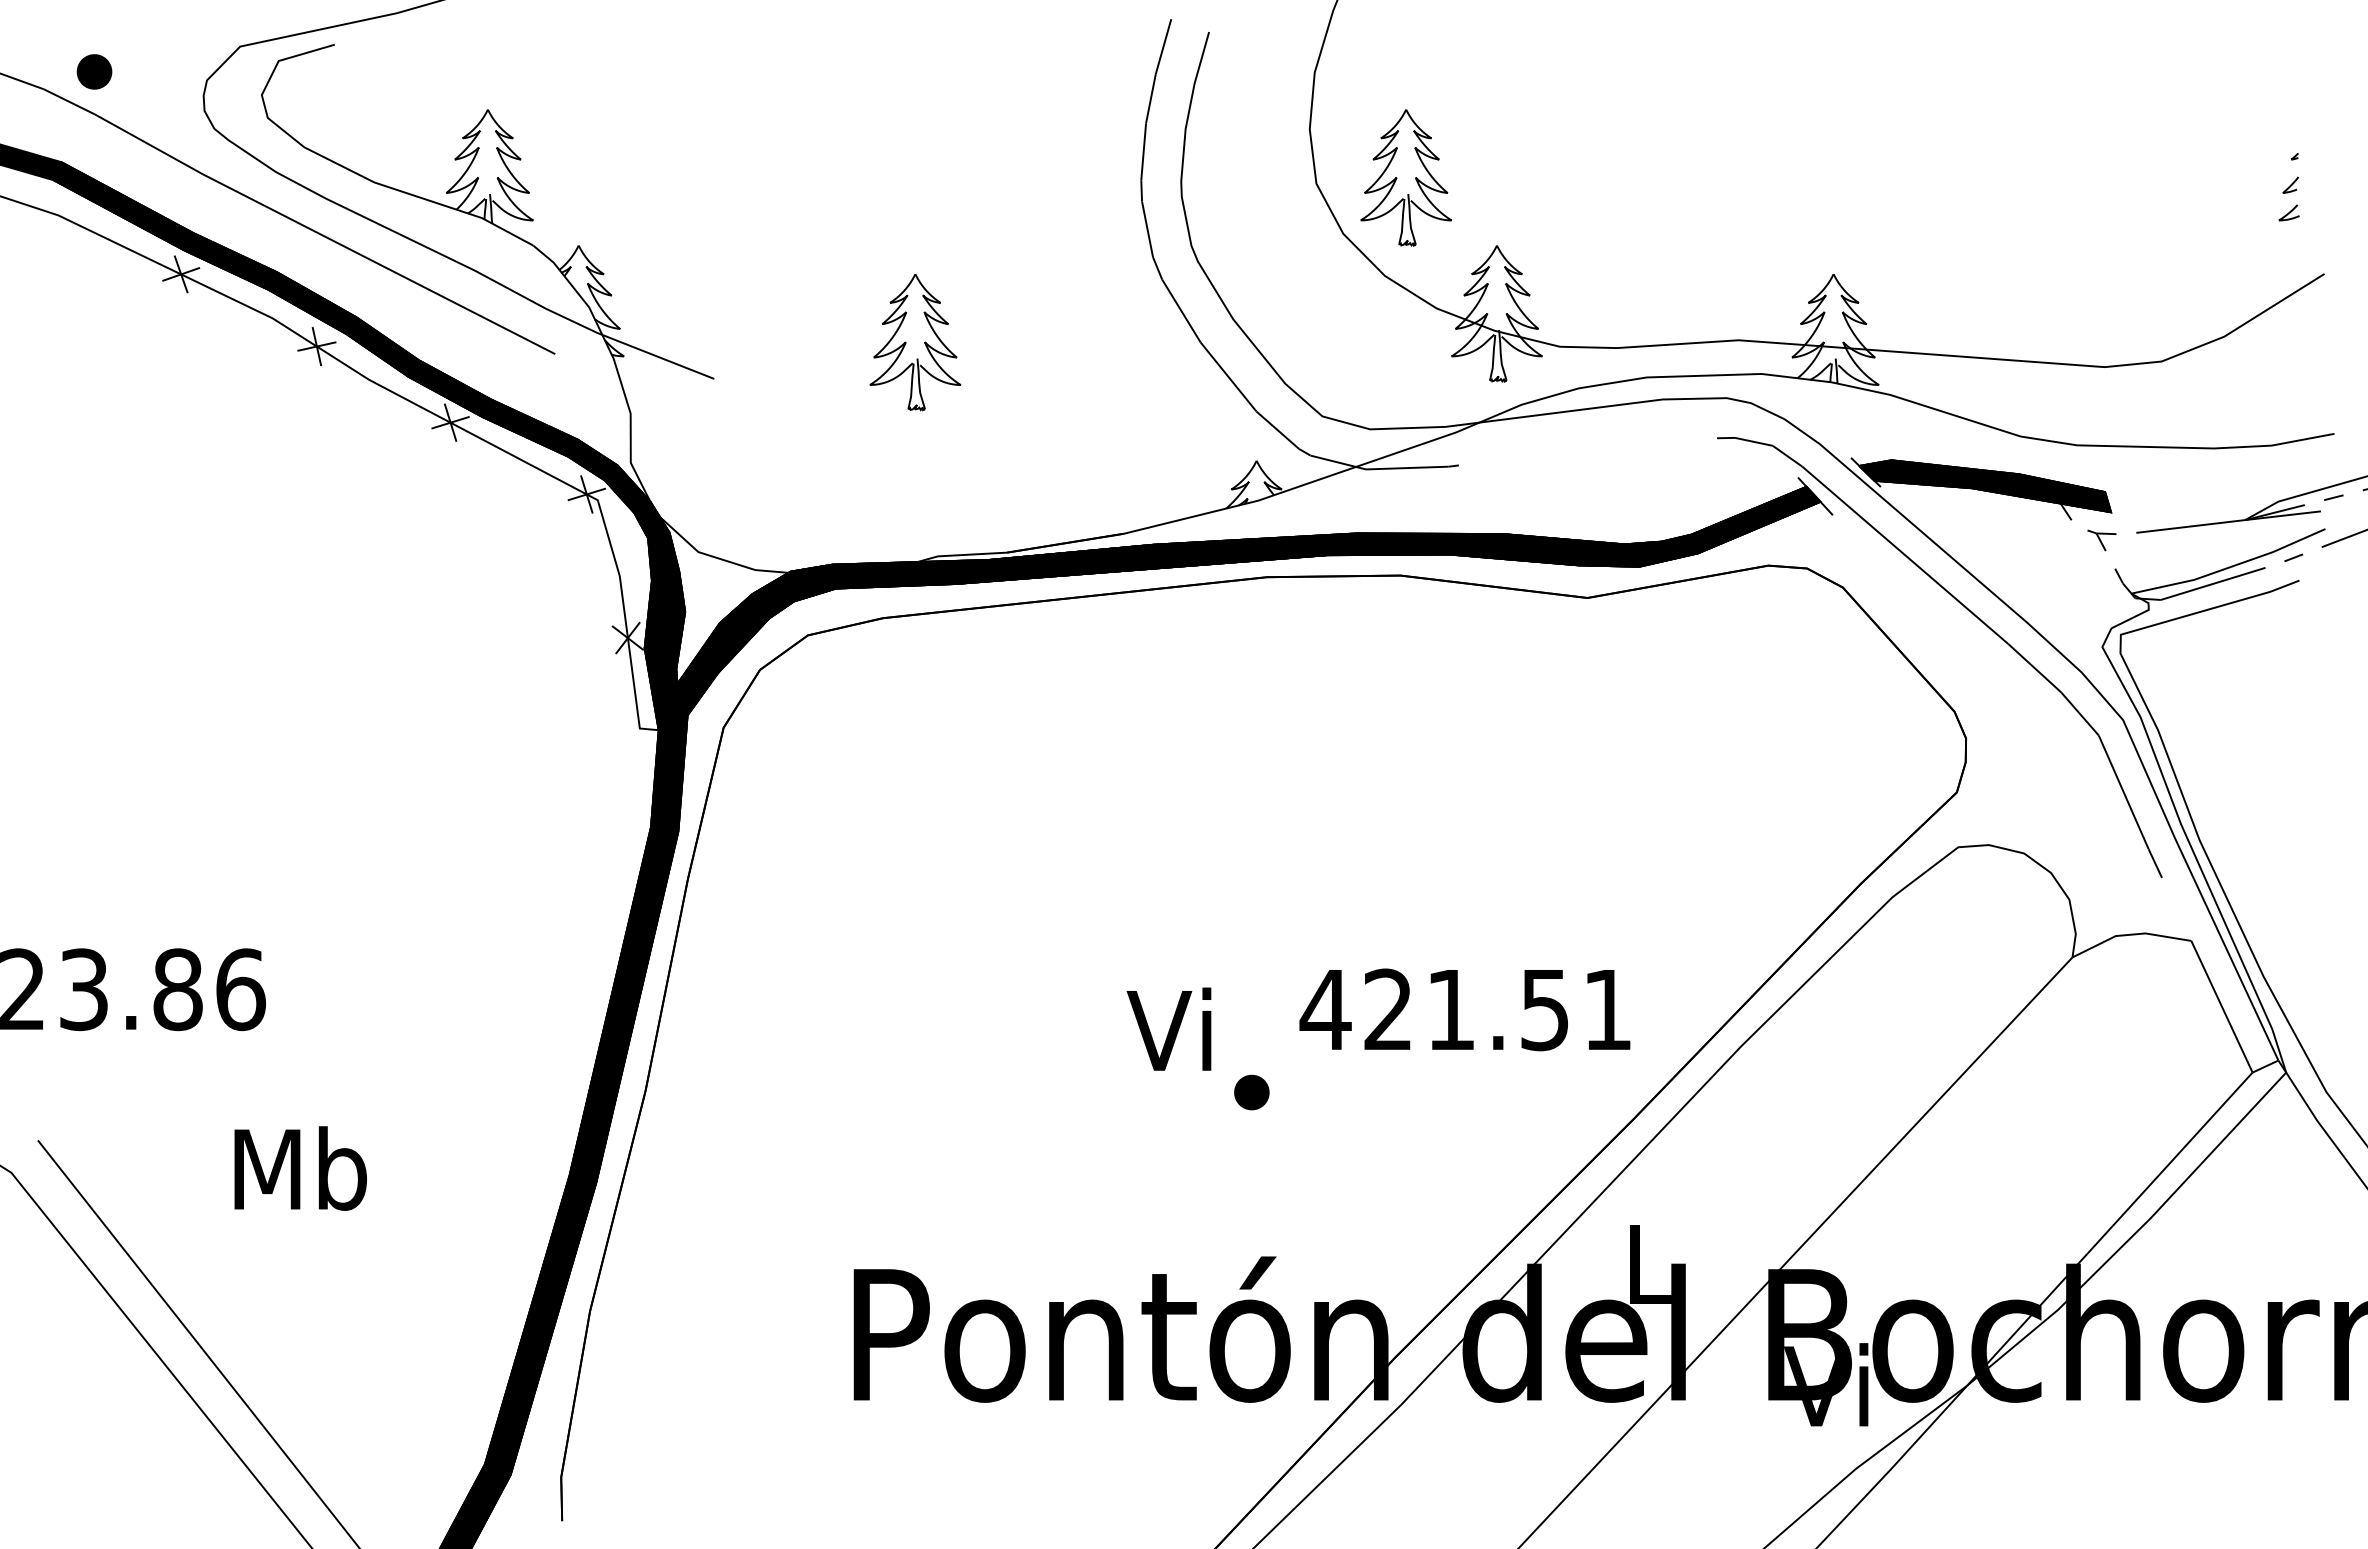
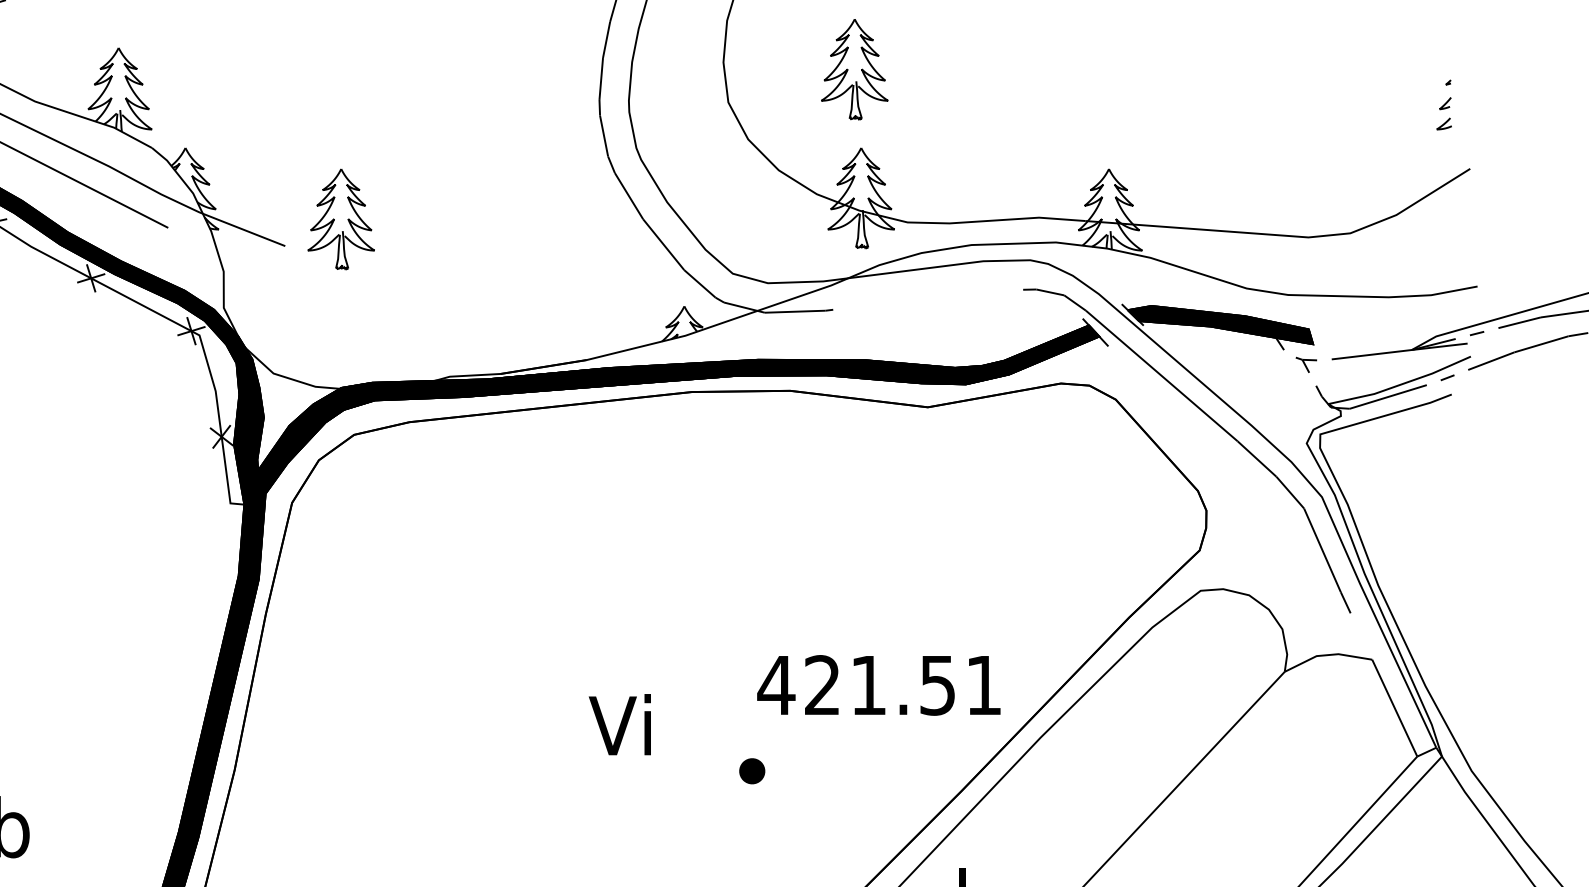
part: (1405, 177) -> (854, 69), moved
part: (915, 342) -> (341, 219), moved
text: (1464, 1009) -> (878, 685), moved
part: (1251, 1092) -> (751, 771), moved

